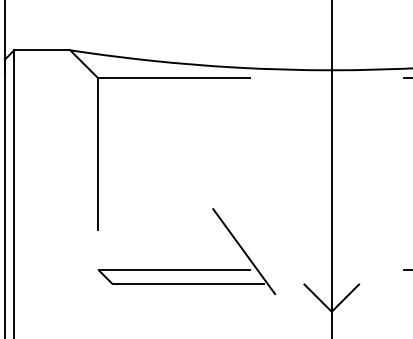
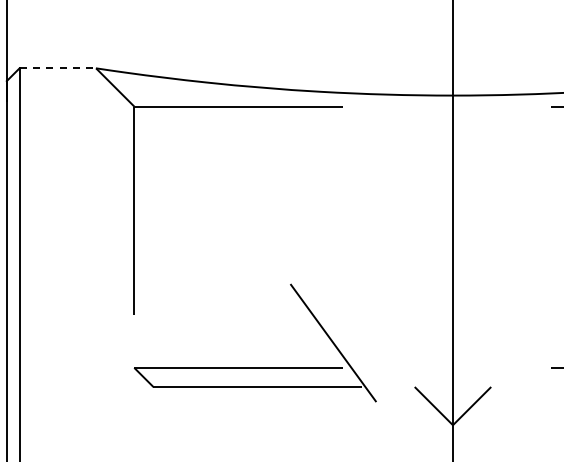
line: (42, 50) -> (58, 68), solid -> dashed

